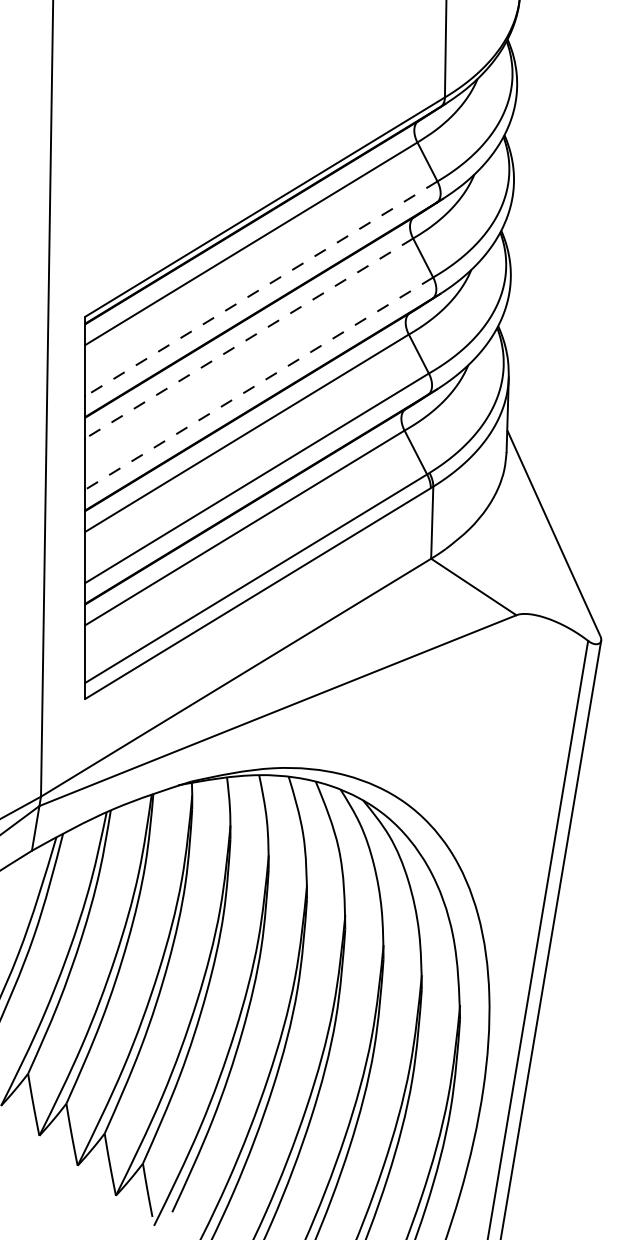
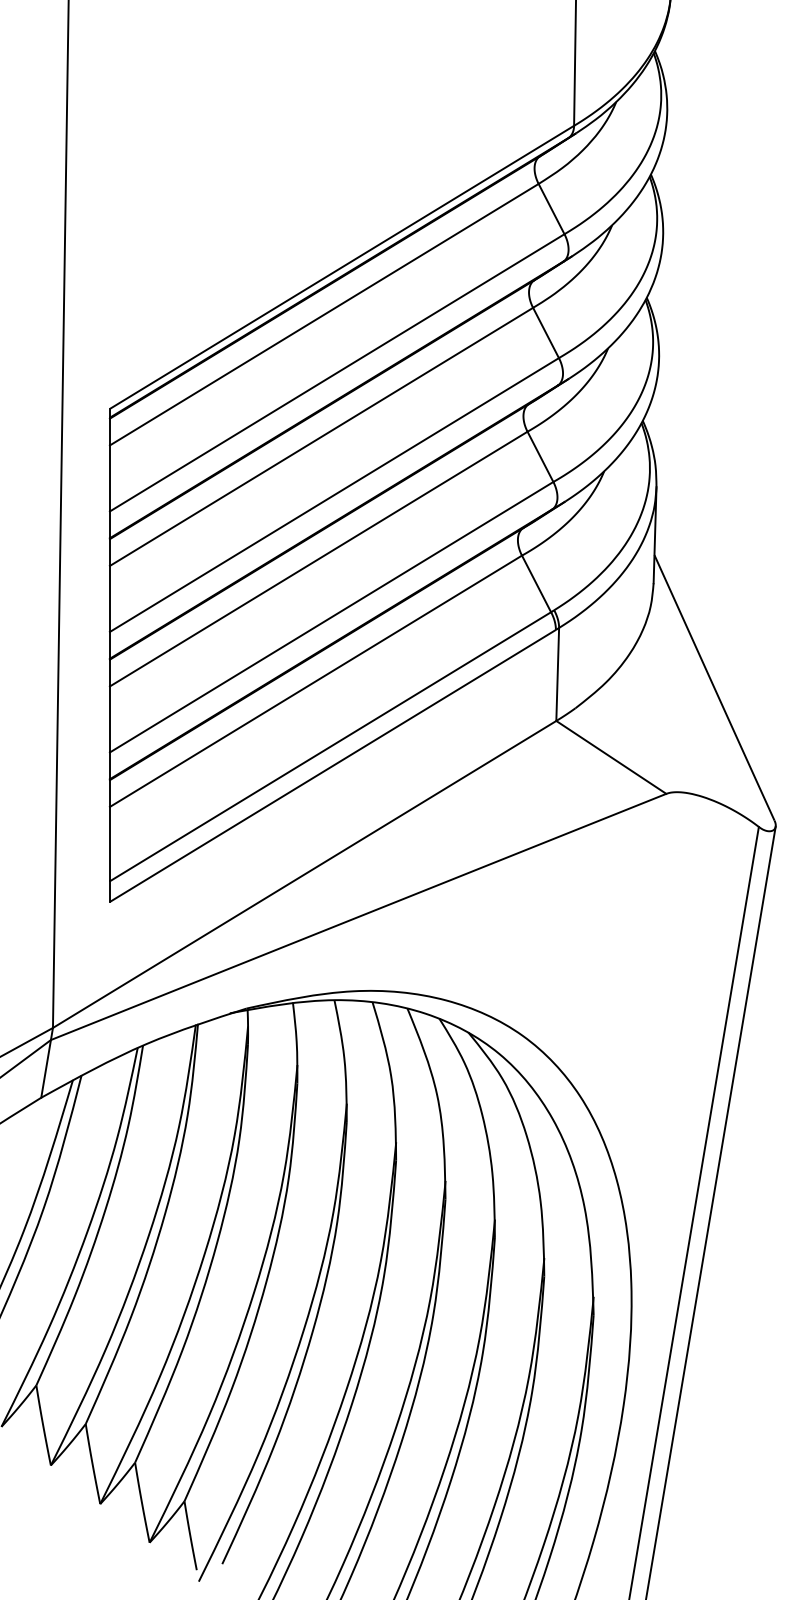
line: (260, 289) -> (336, 373), dashed -> solid
line: (249, 338) -> (321, 436), dashed -> solid
line: (259, 383) -> (334, 495), dashed -> solid

